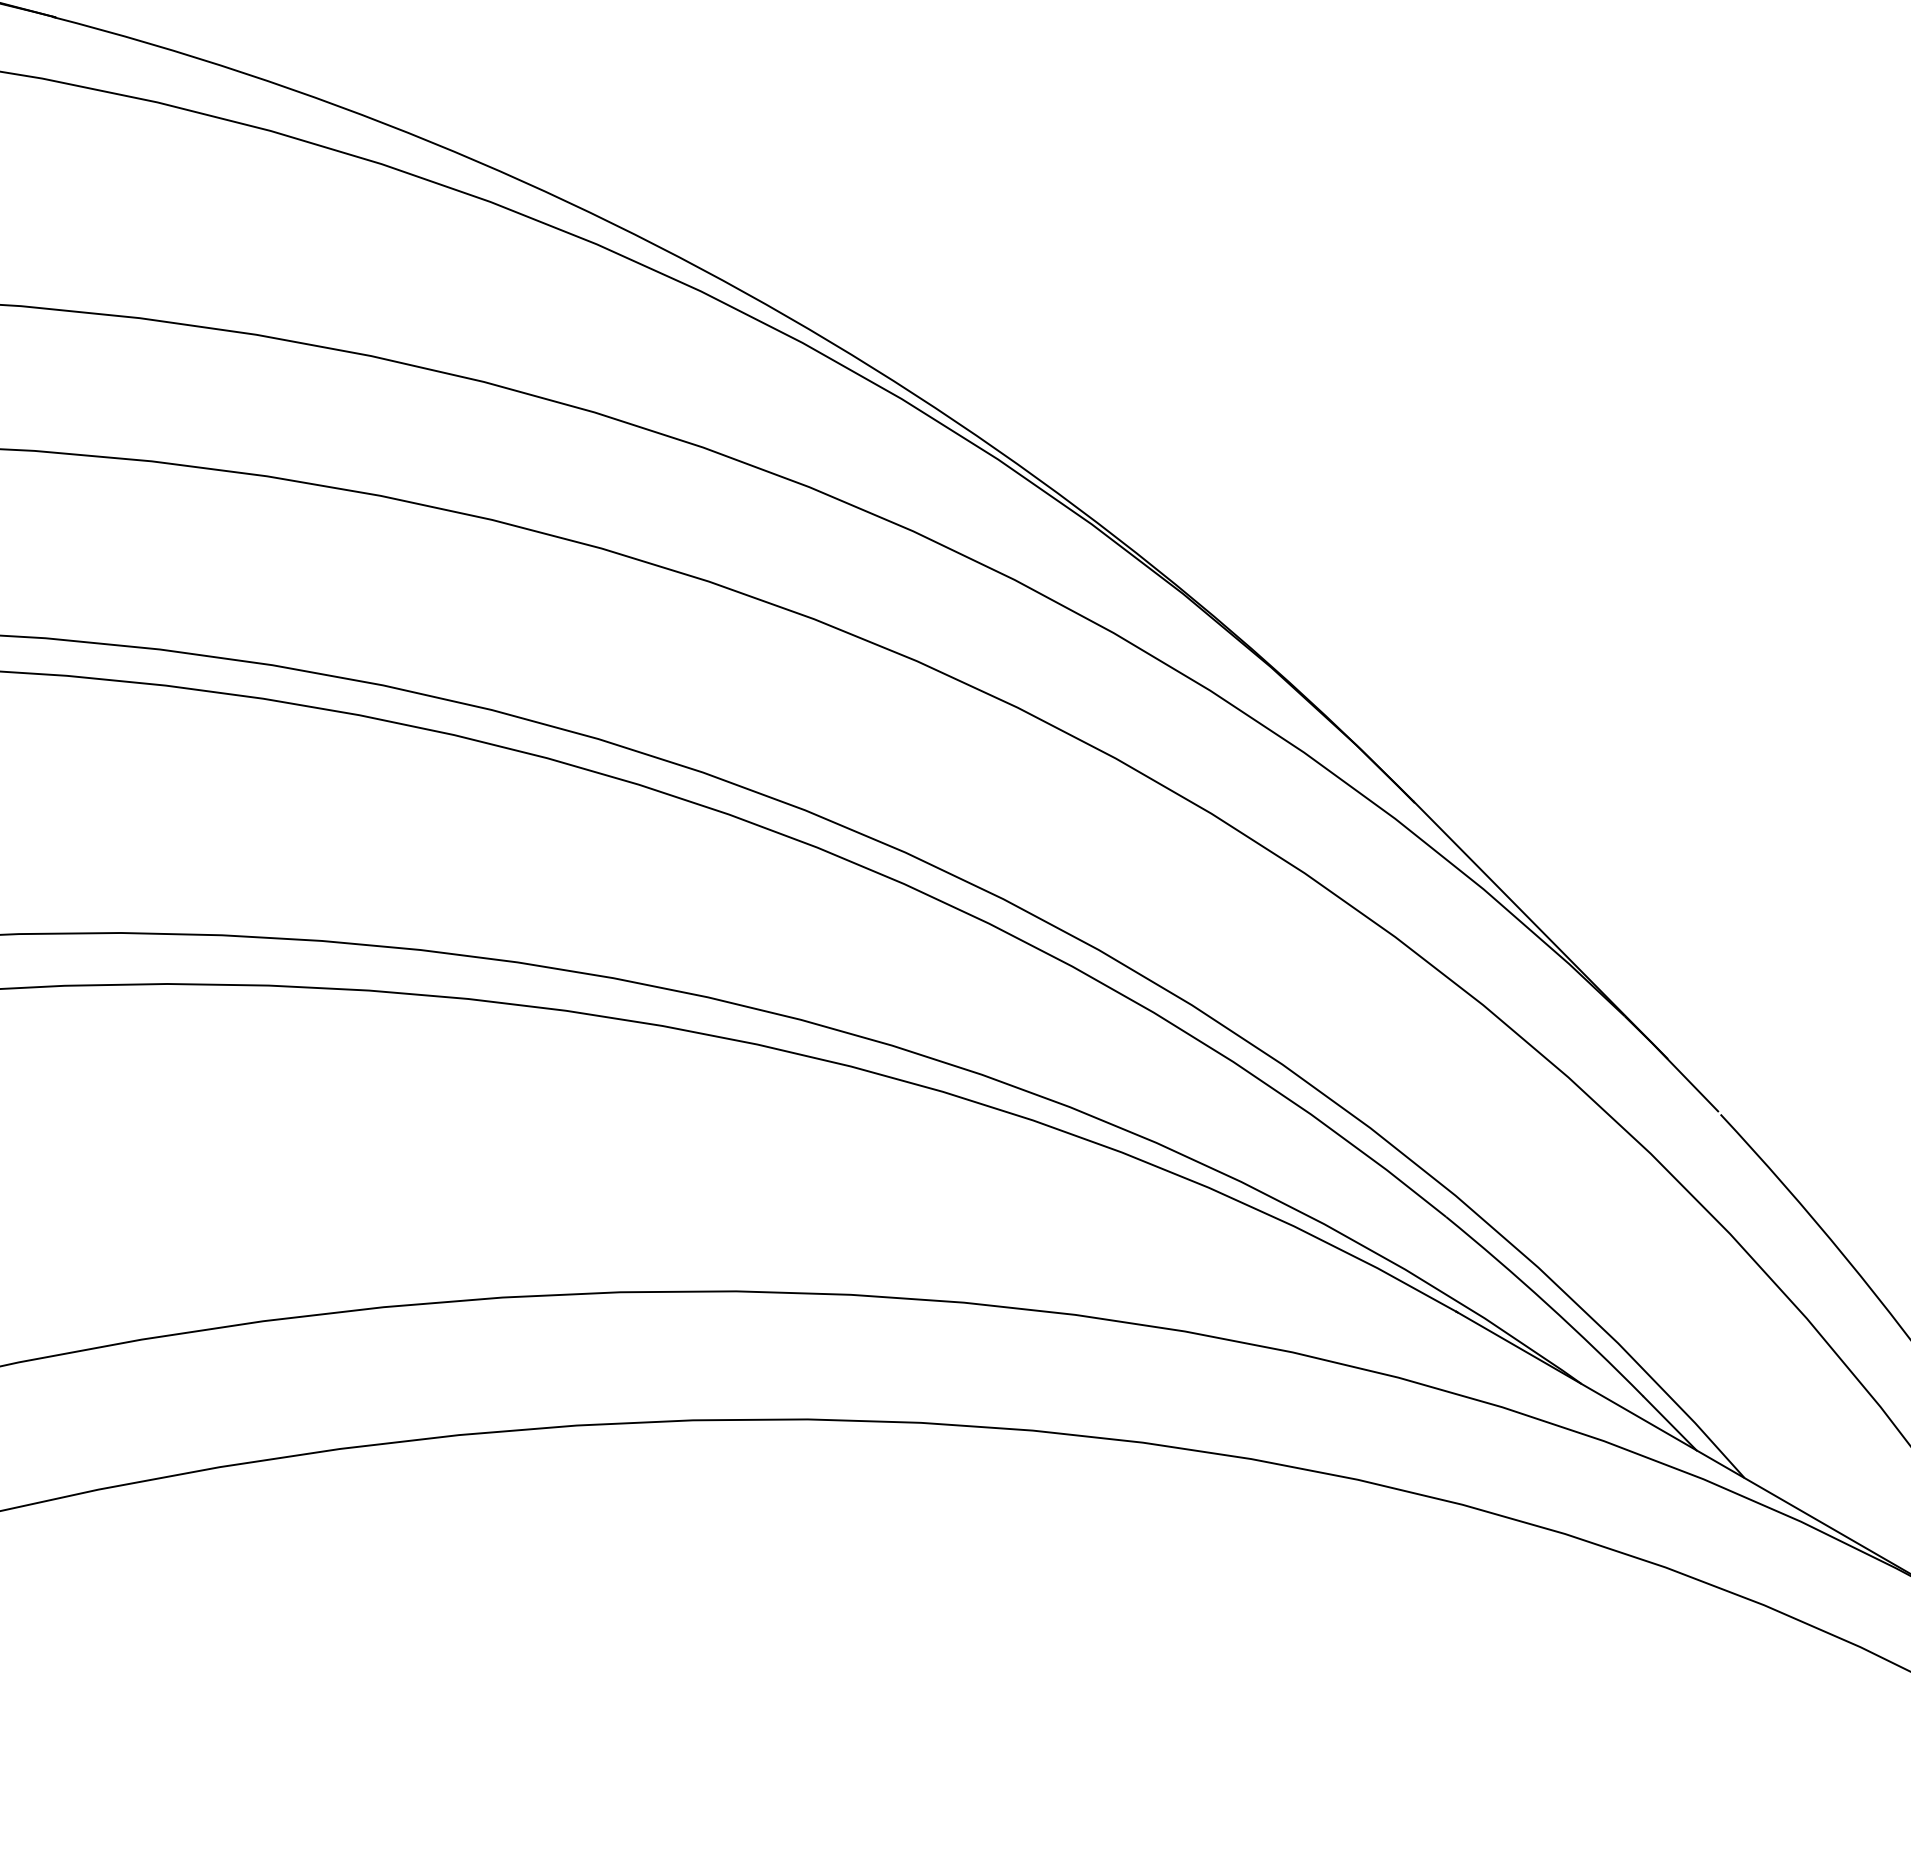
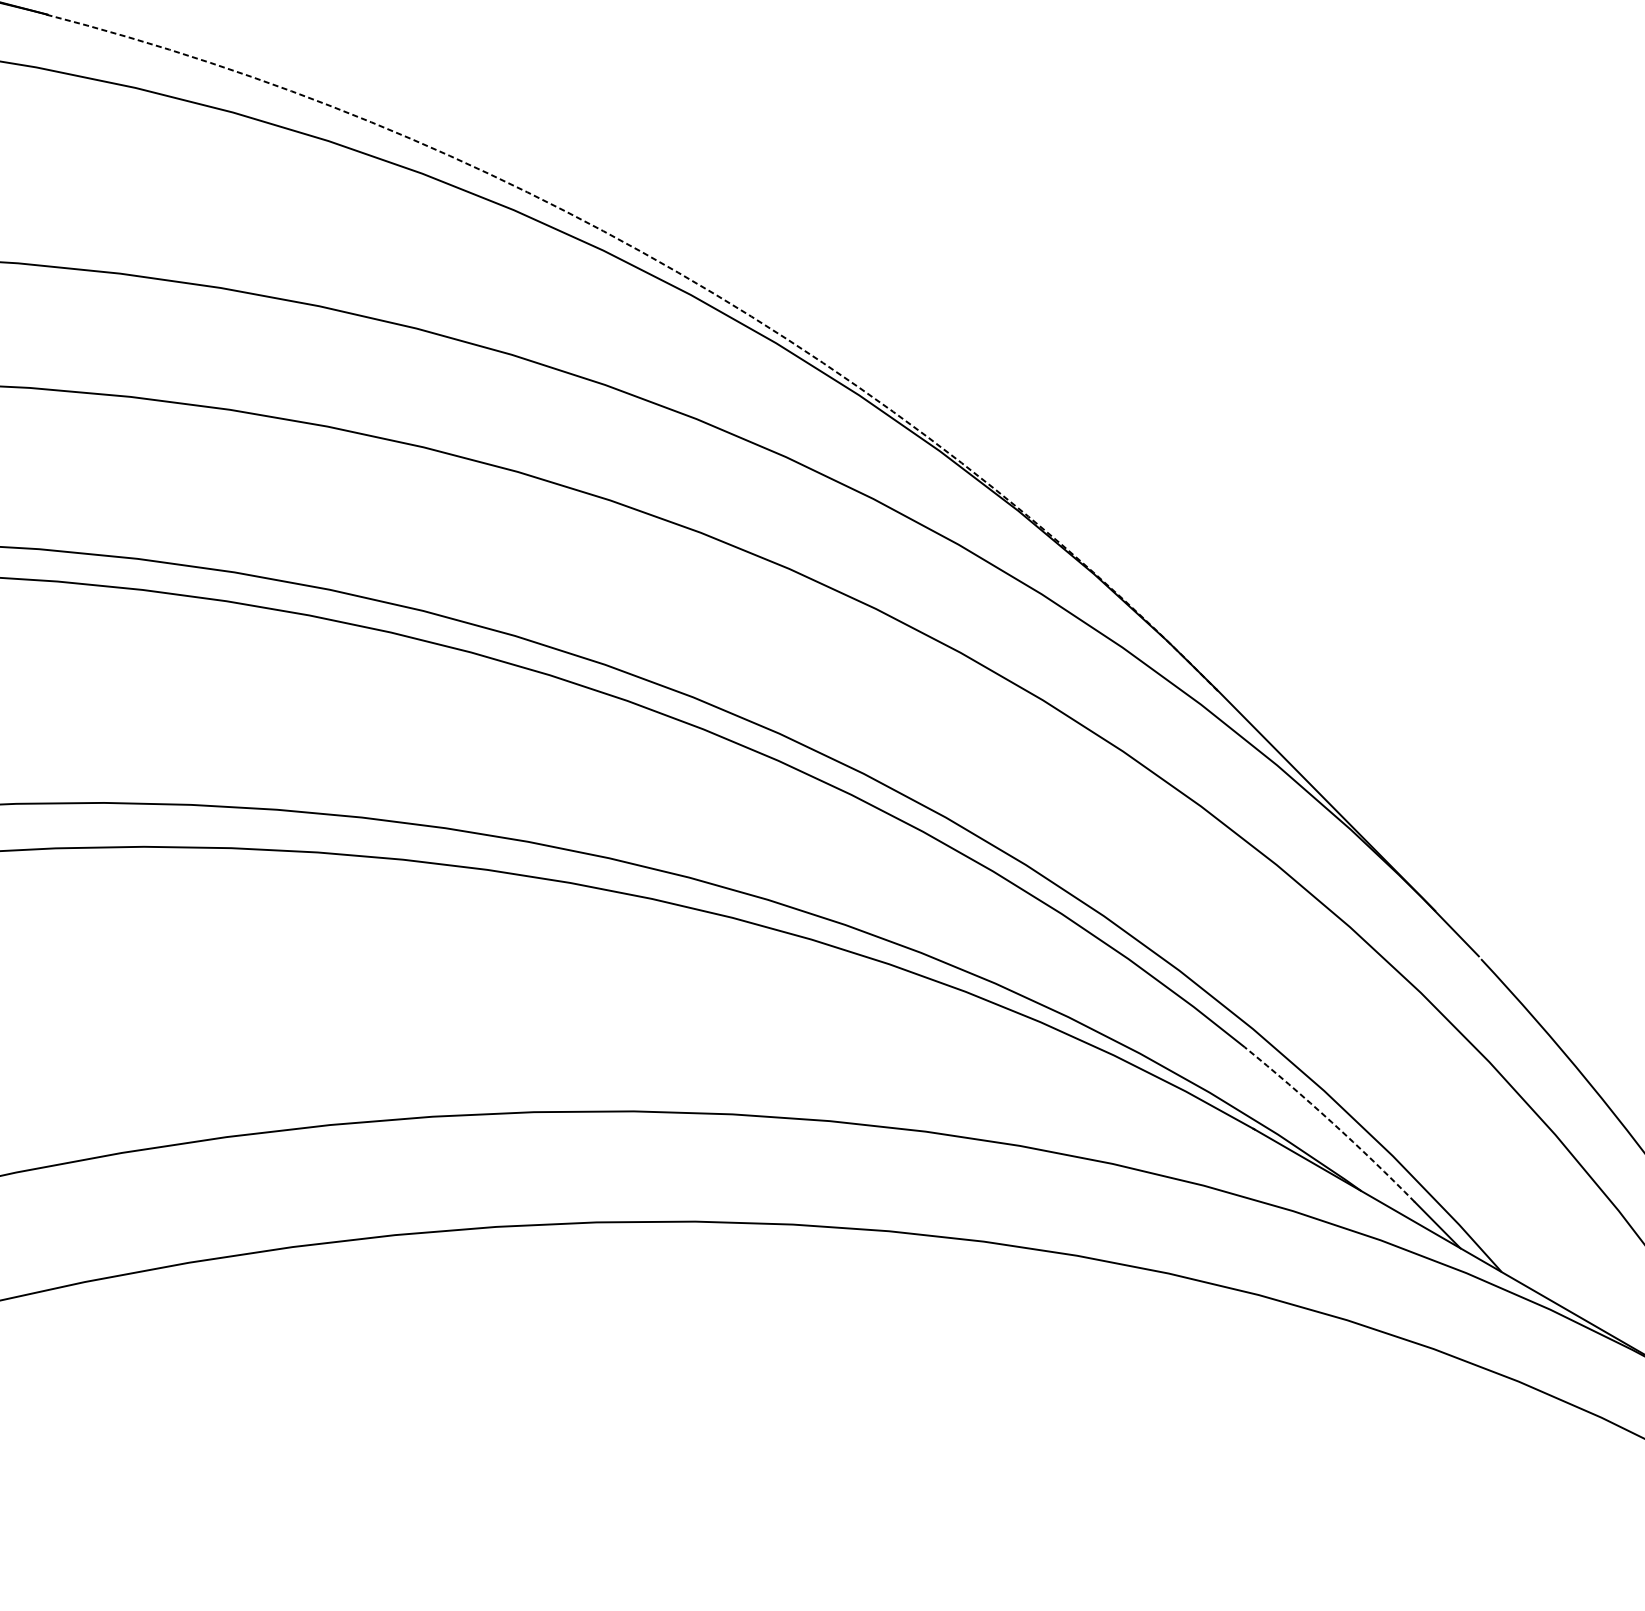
arc: (787, 316) -> (677, 272), solid -> dashed
arc: (1547, 1304) -> (1332, 1122), solid -> dashed

